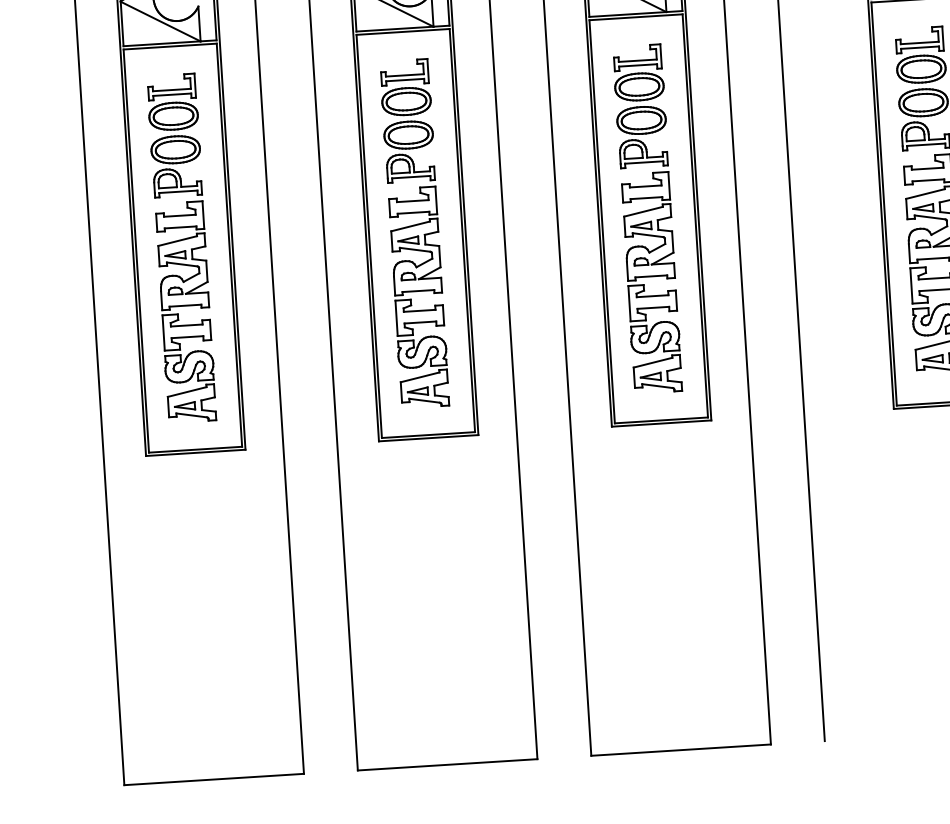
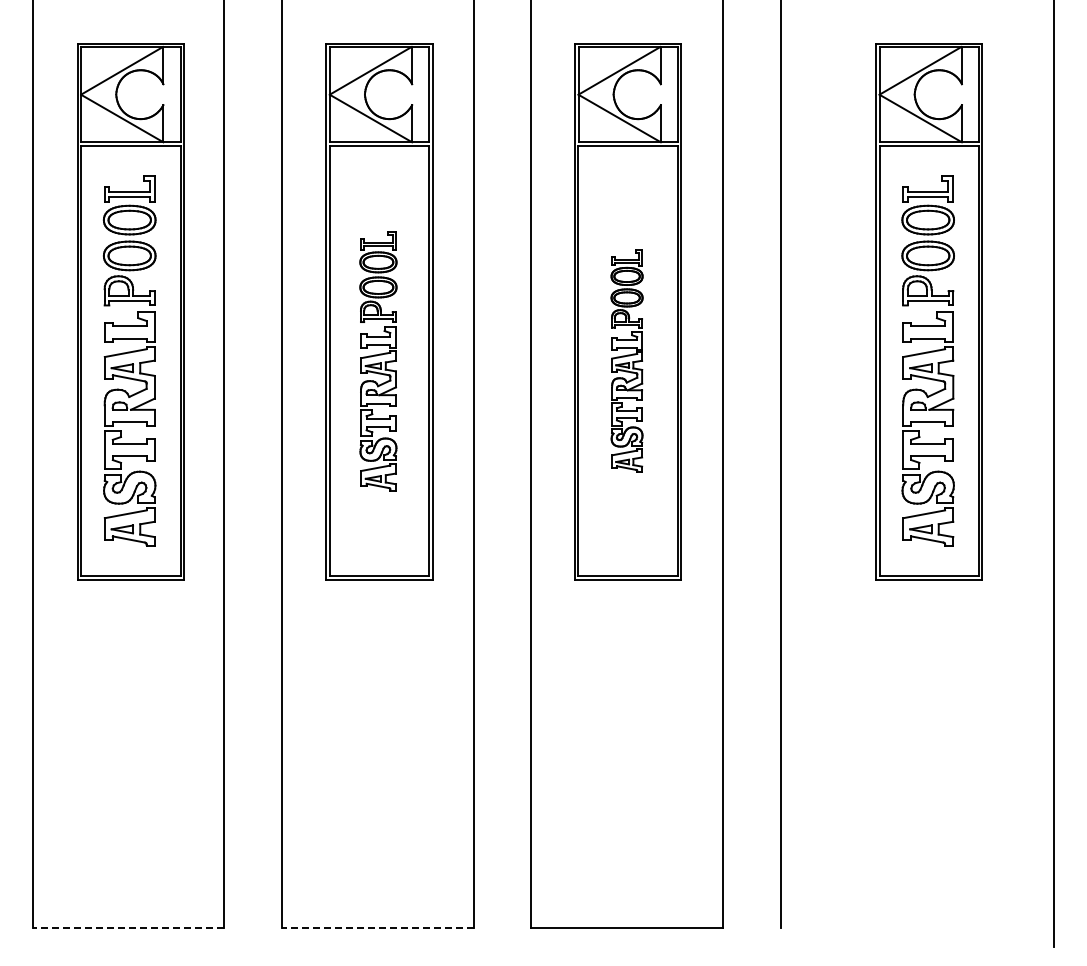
part: (647, 218) -> (626, 360), size x0.6
part: (414, 233) -> (378, 360), size x0.7
line: (447, 765) -> (377, 928), solid -> dashed
line: (214, 779) -> (128, 928), solid -> dashed

